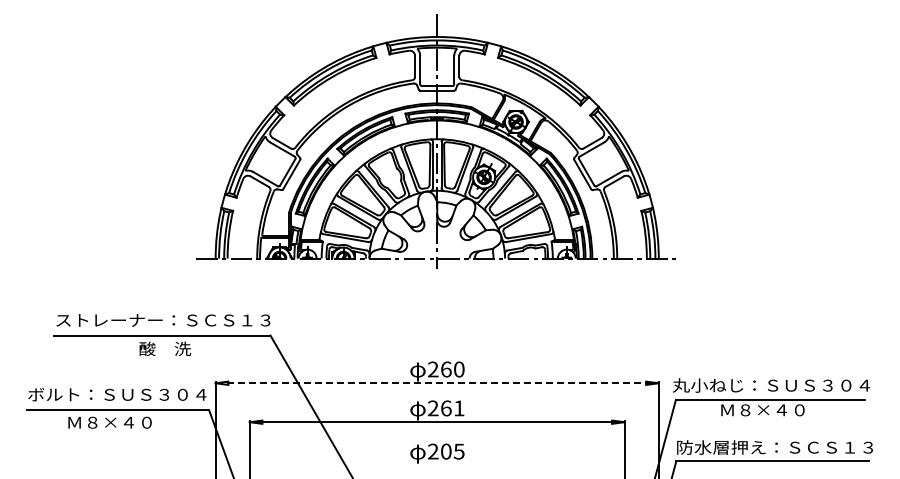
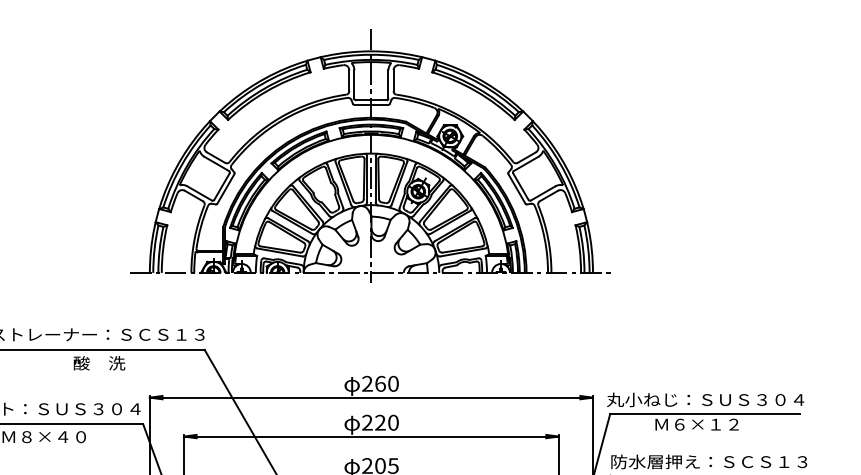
line: (437, 383) -> (371, 397), dashed -> solid
text: (452, 408) -> (386, 422), 261 -> 220
text: (772, 410) -> (706, 424), Ｍ８×４０ -> Ｍ６×１２

